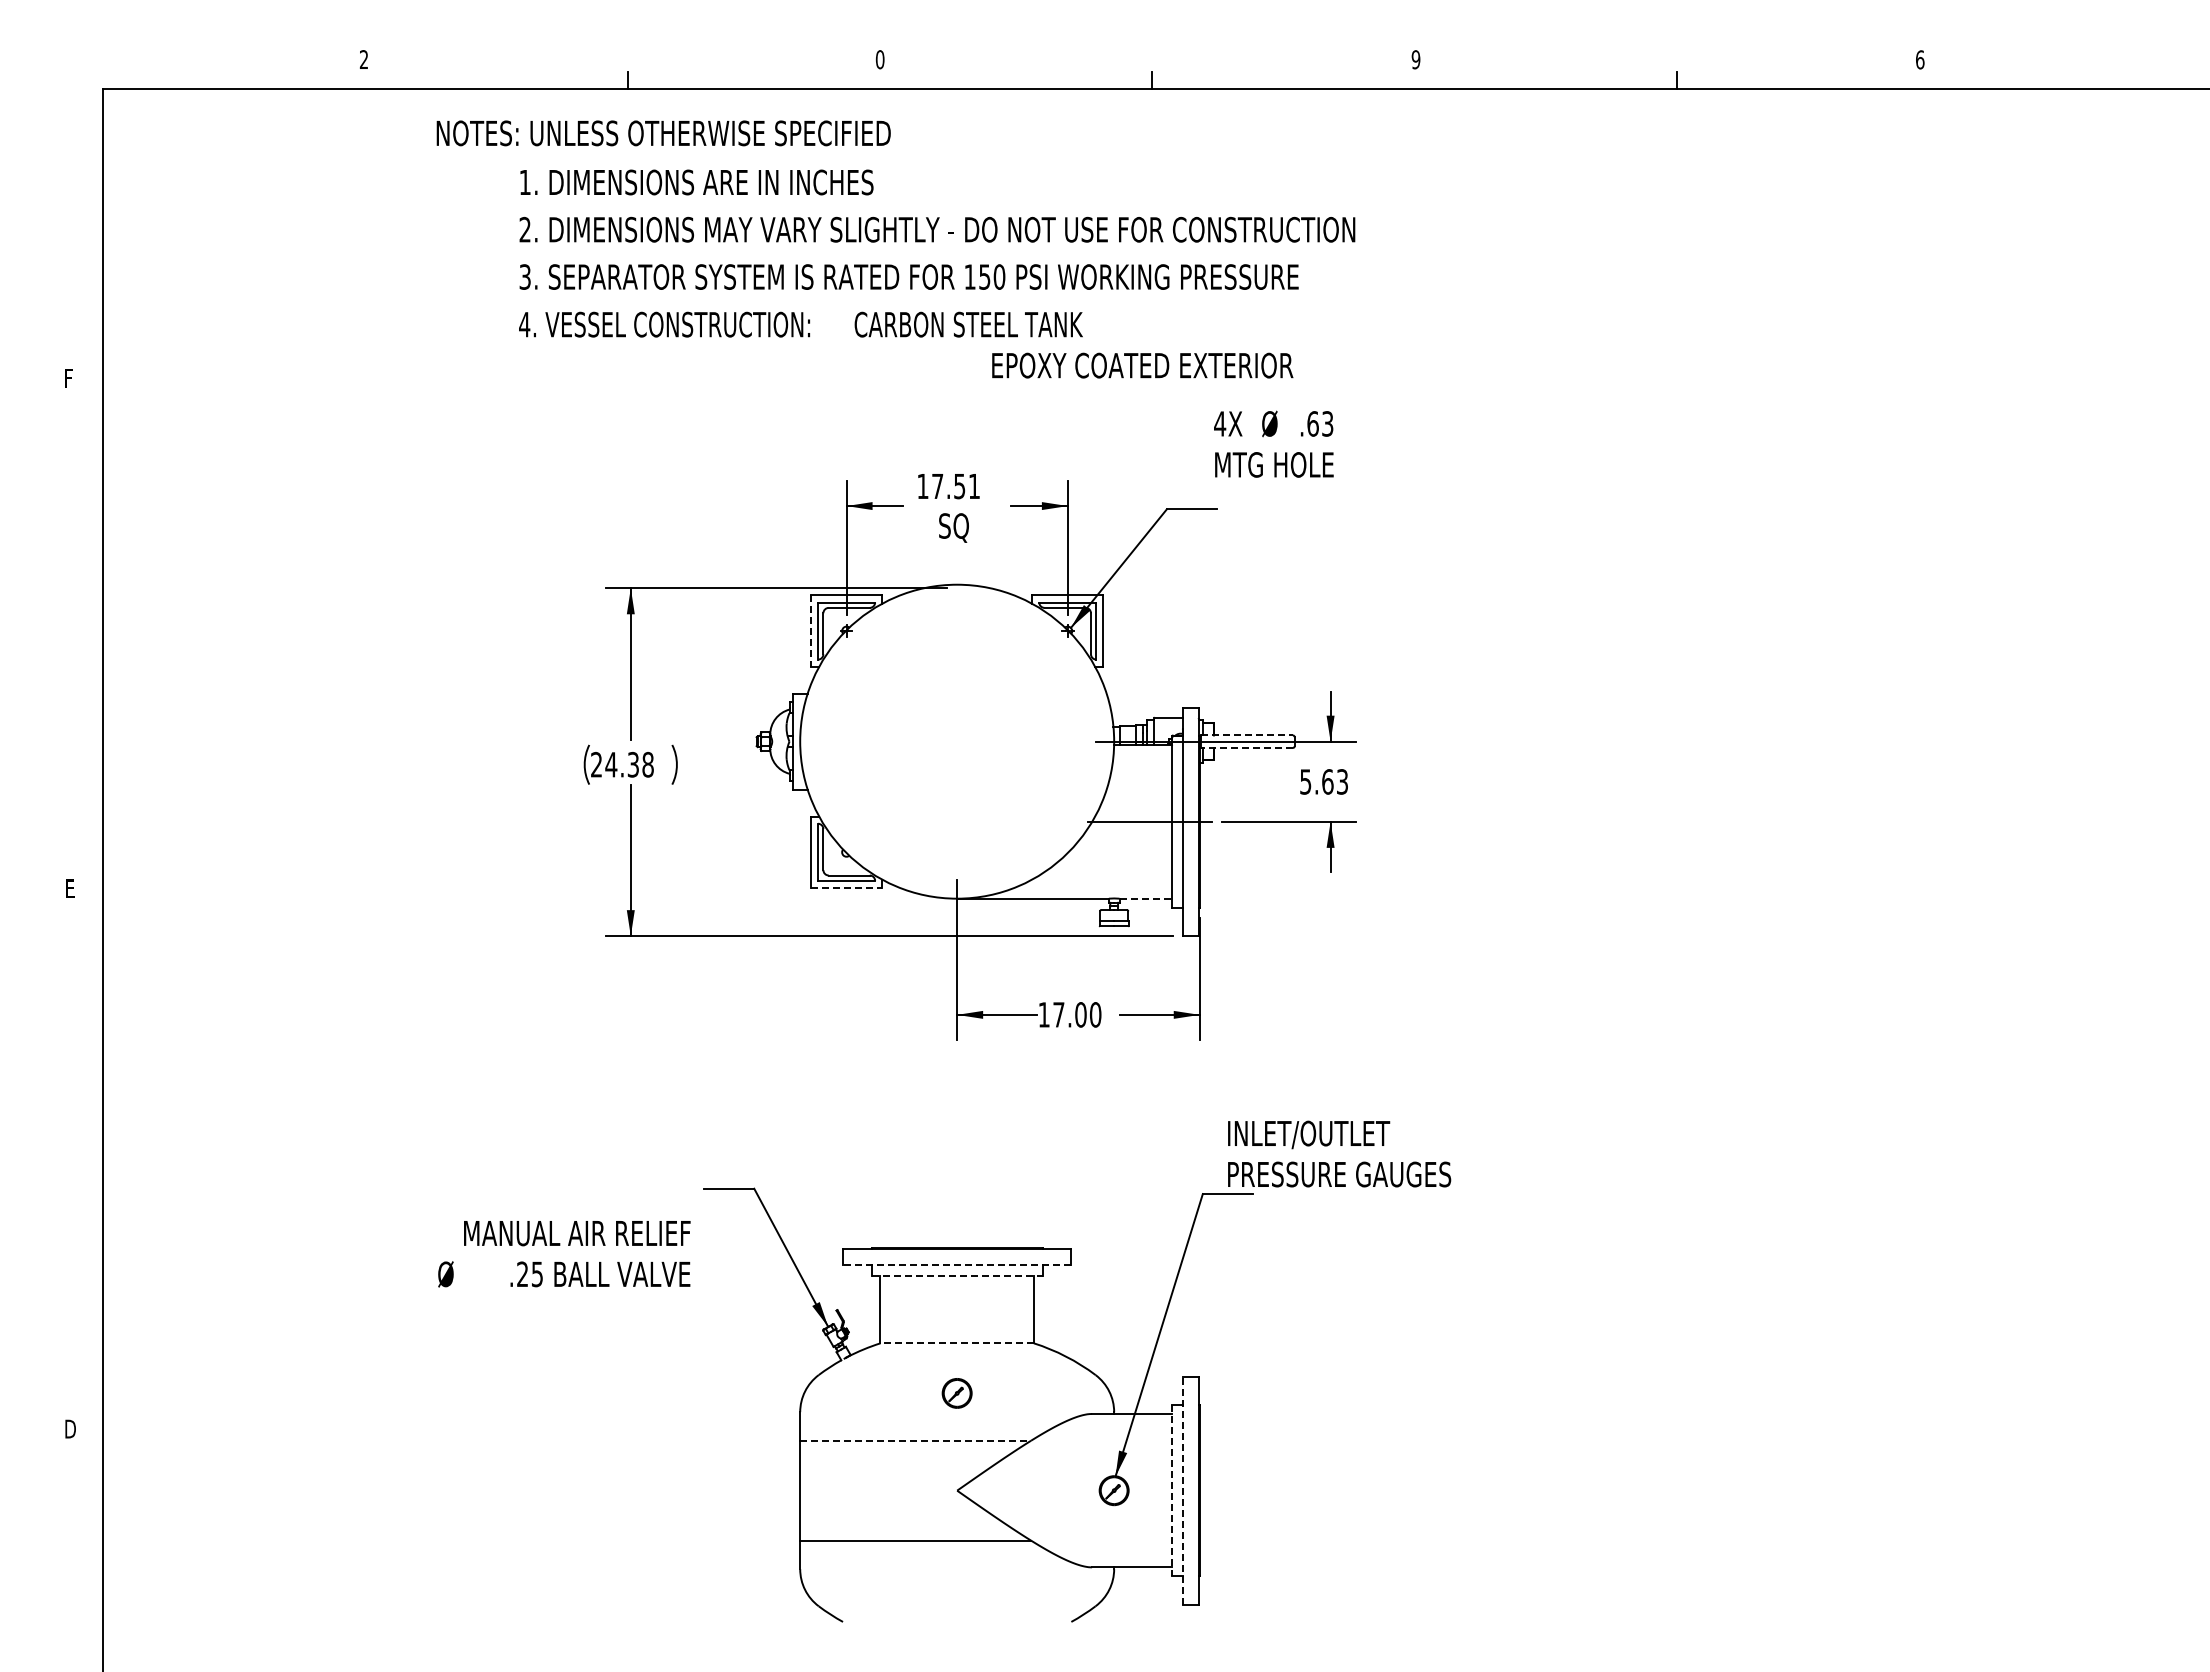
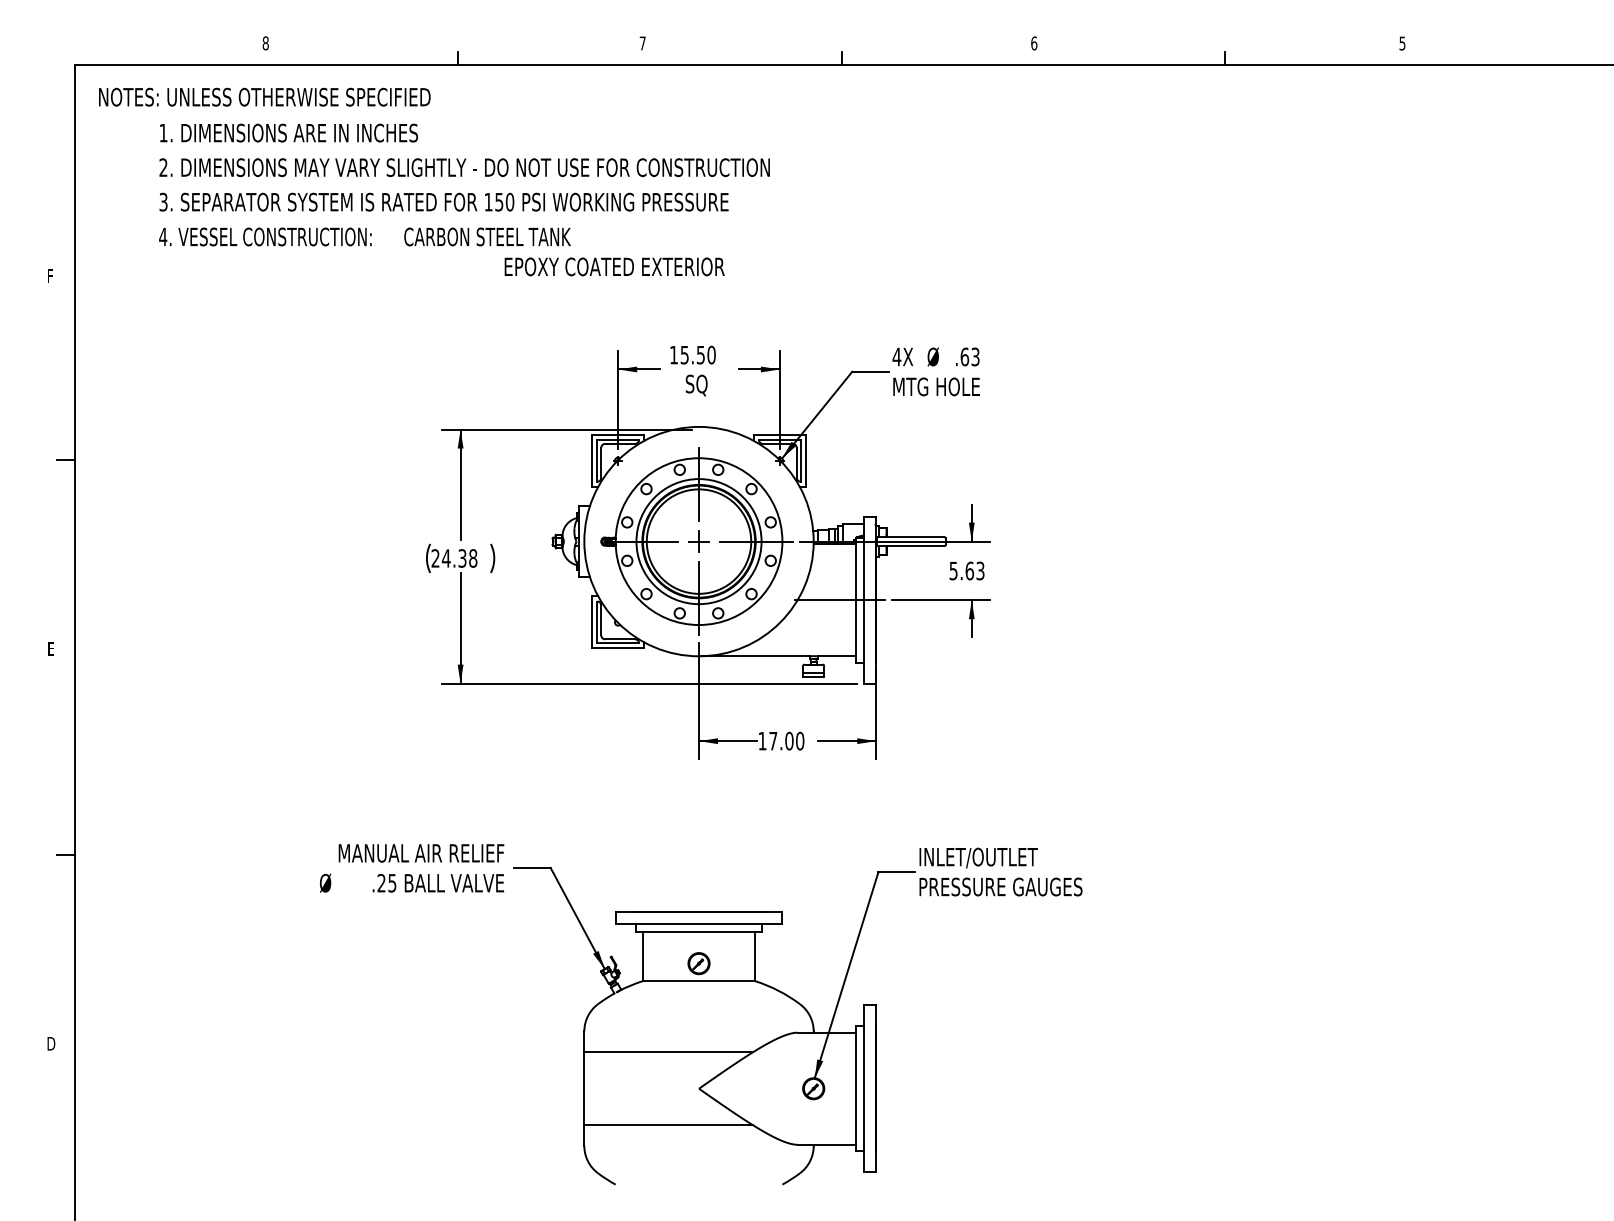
text: (363, 59) -> (265, 43), 2 -> 8
text: (879, 59) -> (642, 43), 0 -> 7
text: (1415, 59) -> (1033, 43), 9 -> 6
text: (1920, 59) -> (1402, 43), 6 -> 5
text: (895, 249) -> (434, 182), moved
text: (1273, 443) -> (935, 371), moved
text: (956, 486) -> (698, 355), 17.51 -> 15.50
line: (90, 629) -> (65, 459), added
line: (810, 631) -> (591, 461), dashed -> solid
line: (1247, 735) -> (911, 537), dashed -> solid
part: (954, 741) -> (697, 541), added
line: (1246, 747) -> (910, 545), dashed -> solid
line: (846, 887) -> (618, 648), dashed -> solid
line: (1146, 898) -> (837, 656), dashed -> solid
text: (1339, 1153) -> (1000, 871), moved
line: (90, 1171) -> (65, 855), added
text: (564, 1254) -> (412, 868), moved
line: (956, 1265) -> (698, 924), dashed -> solid
line: (957, 1275) -> (699, 931), dashed -> solid
line: (957, 1343) -> (699, 981), dashed -> solid
part: (956, 1393) -> (698, 963), moved
line: (916, 1440) -> (669, 1052), dashed -> solid
line: (1172, 1490) -> (856, 1088), dashed -> solid
line: (1182, 1490) -> (863, 1088), dashed -> solid

